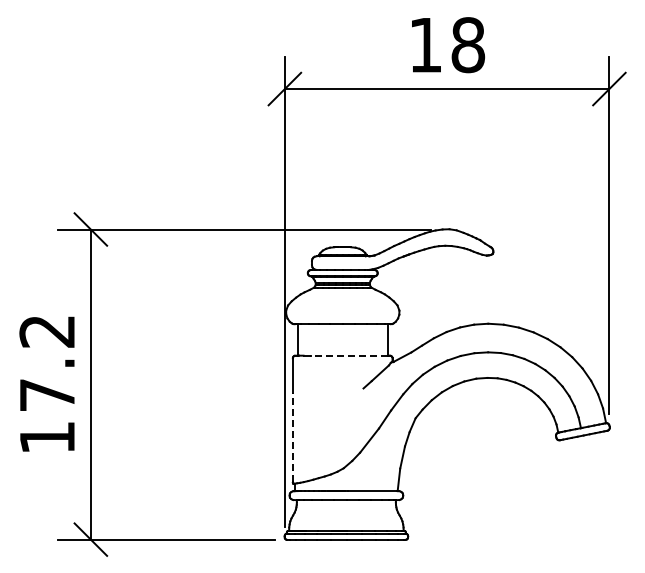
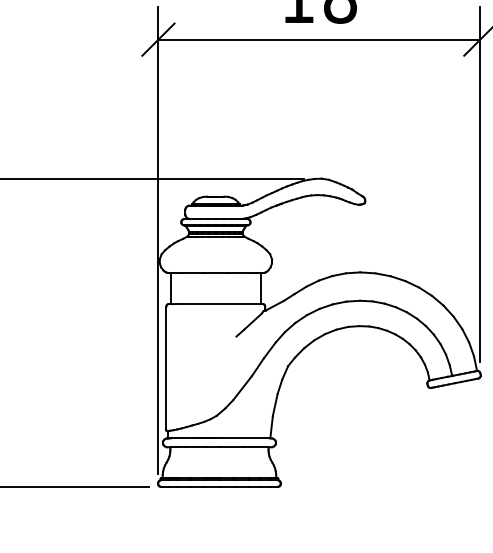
line: (349, 355) -> (222, 303), dashed -> solid
line: (292, 437) -> (166, 385), dashed -> solid

